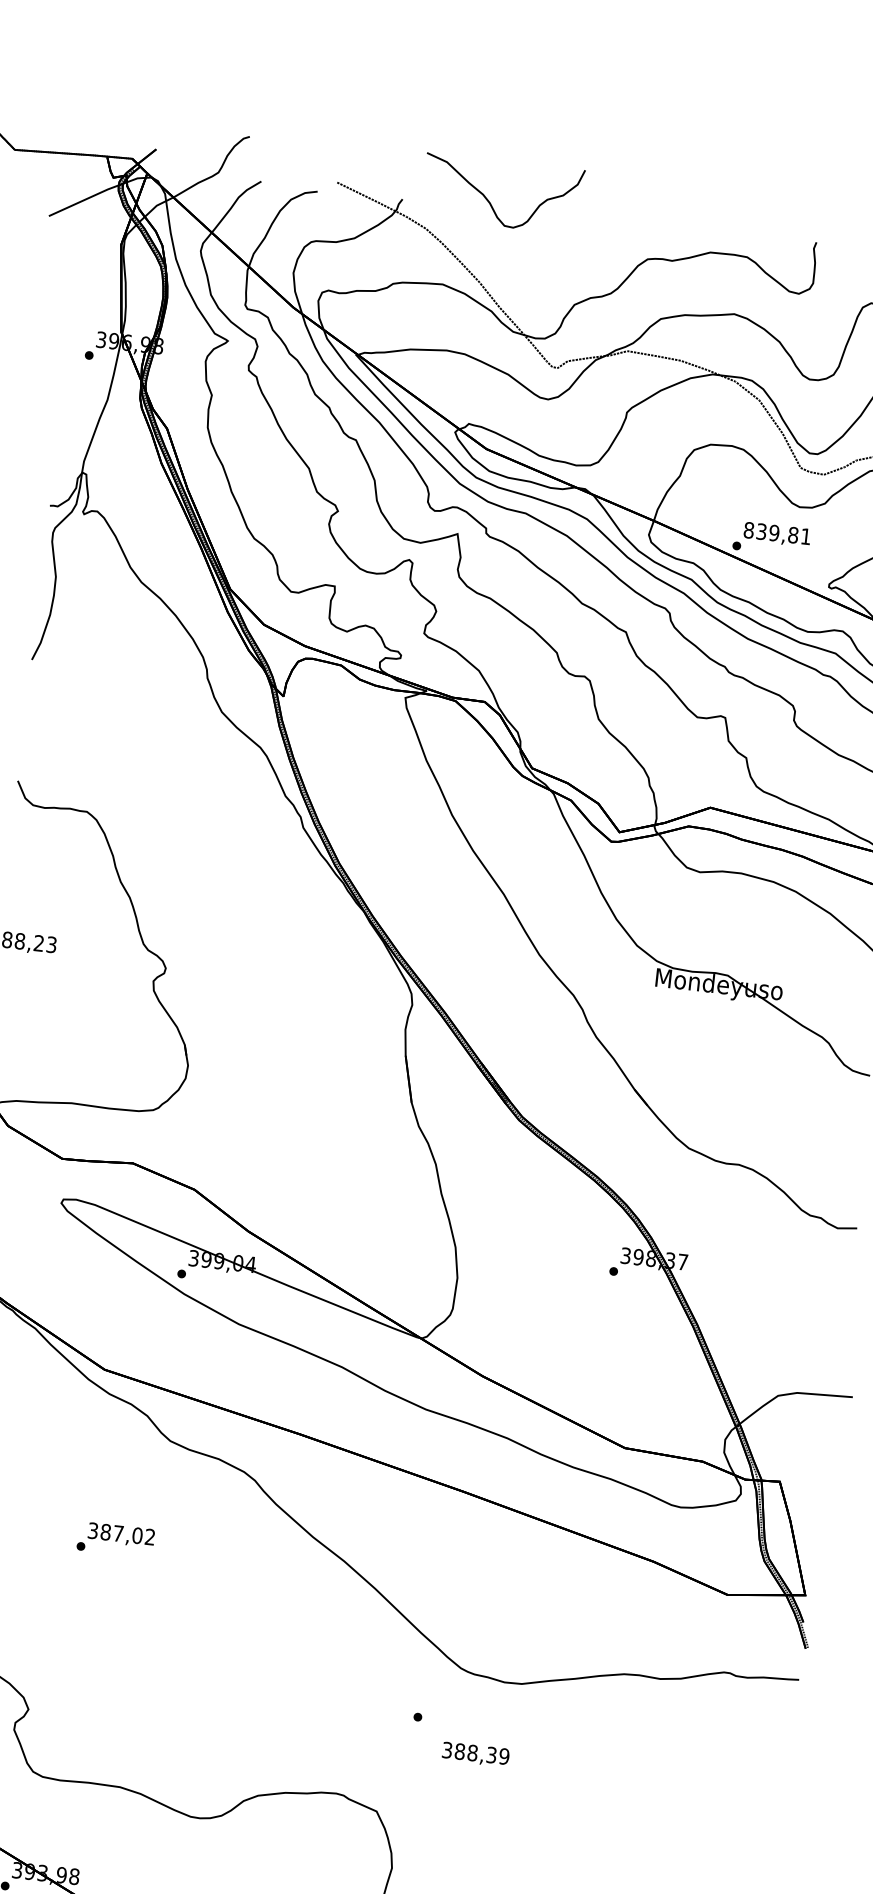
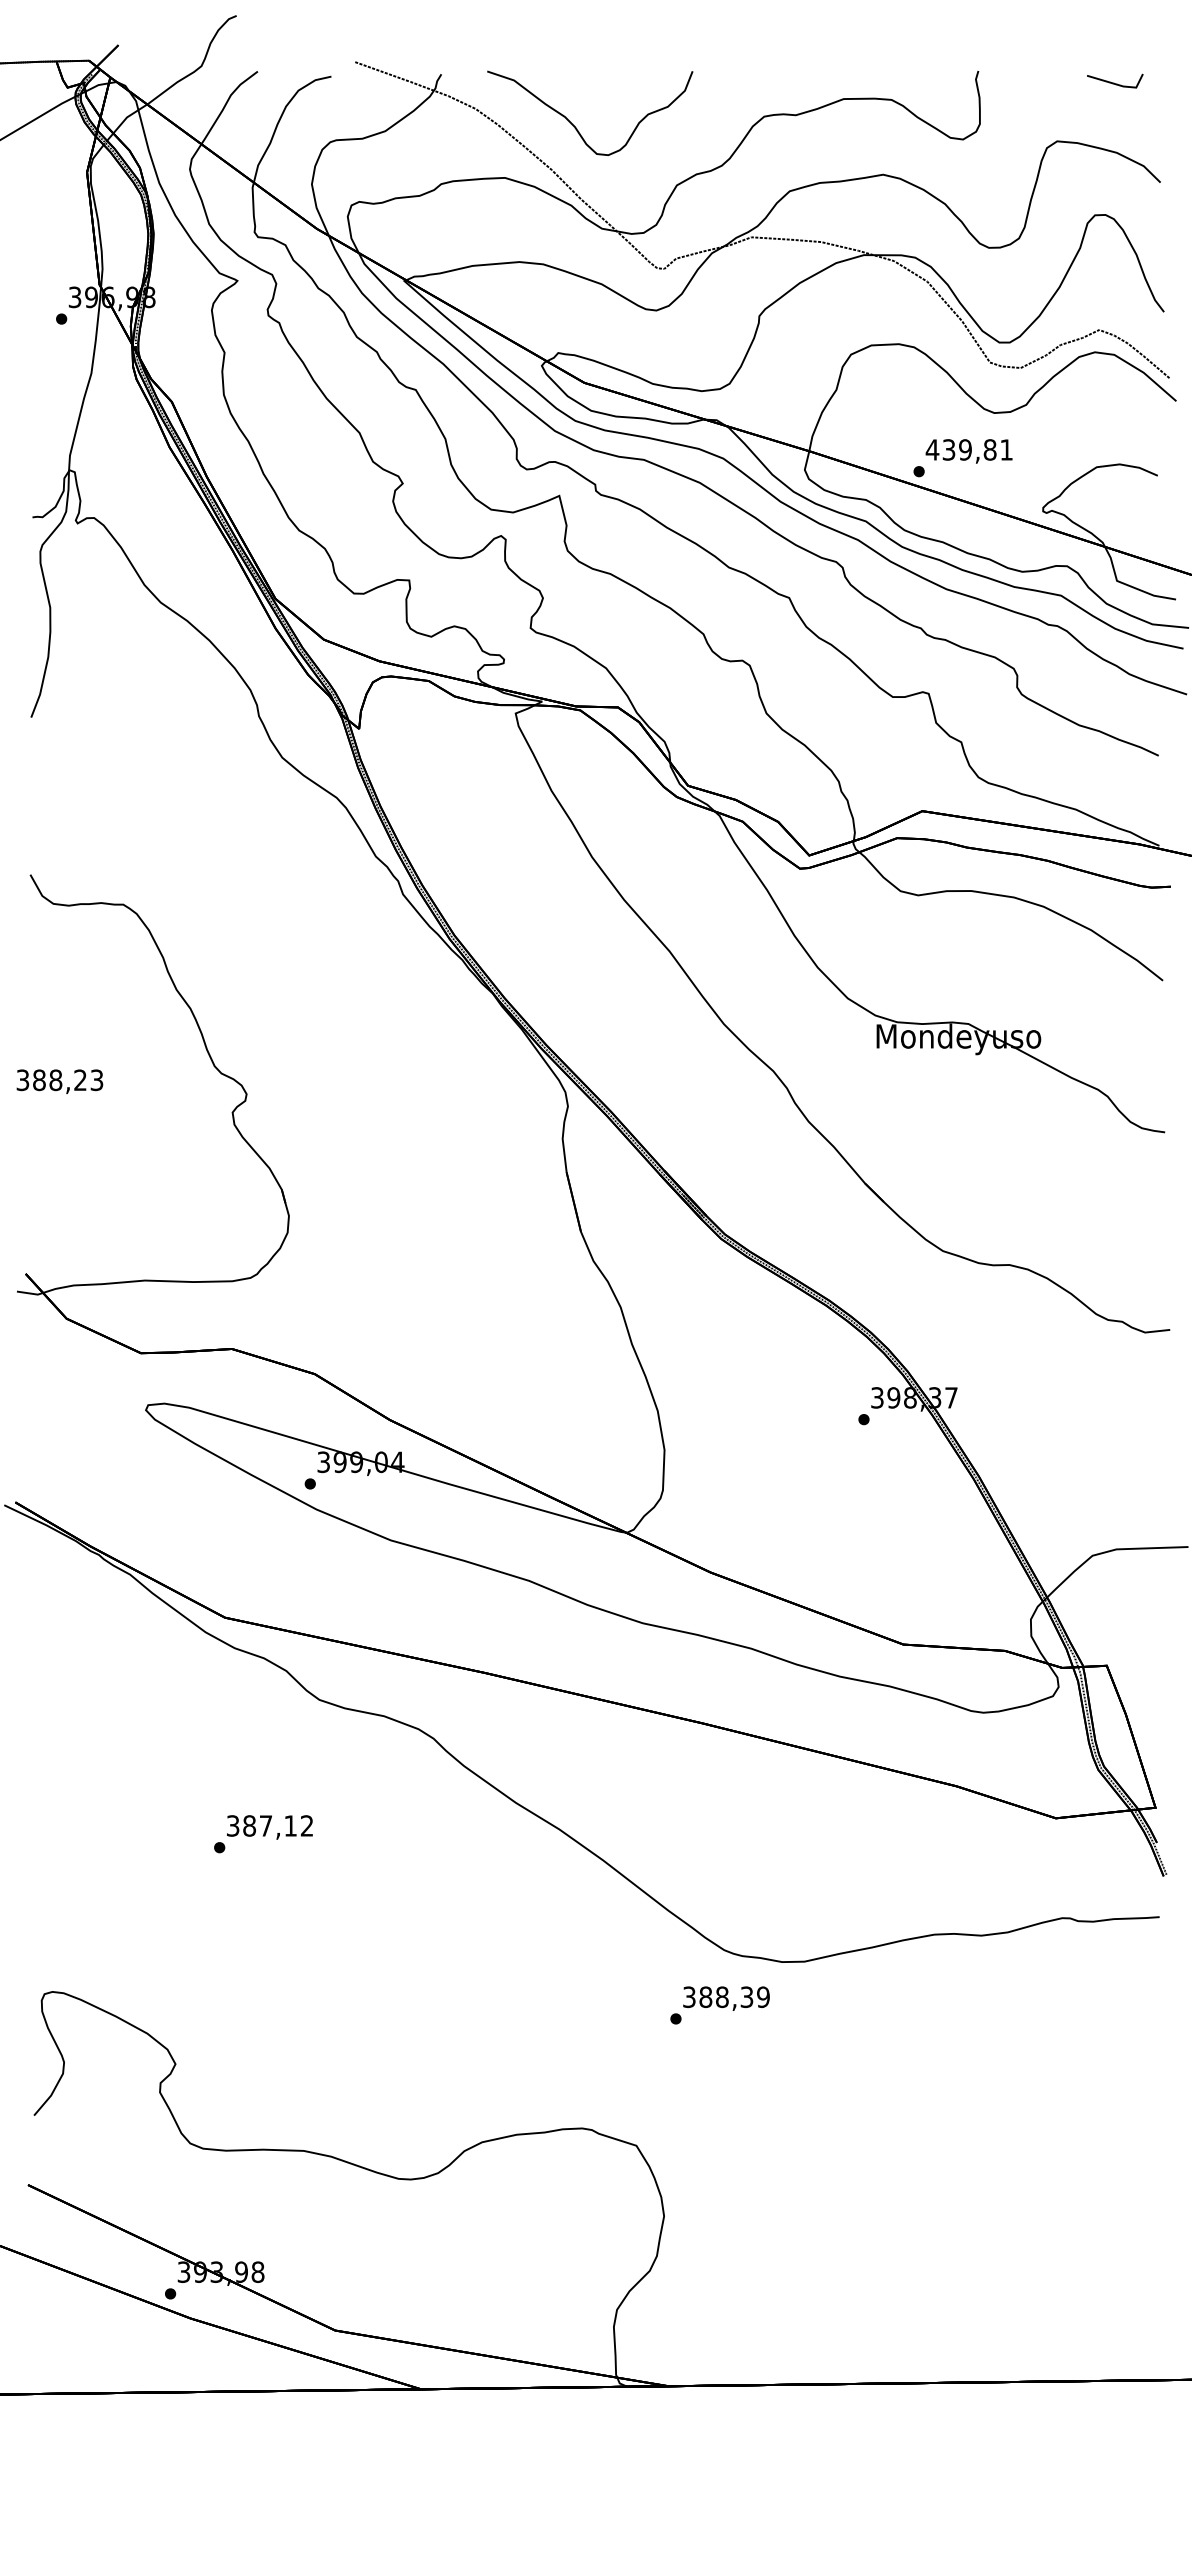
curve: (490, 202) -> (575, 126), moved
text: (748, 530) -> (932, 449), 839,81 -> 439,81
text: (137, 1535) -> (290, 1825), 387,02 -> 387,12
text: (475, 1754) -> (726, 1998), moved

